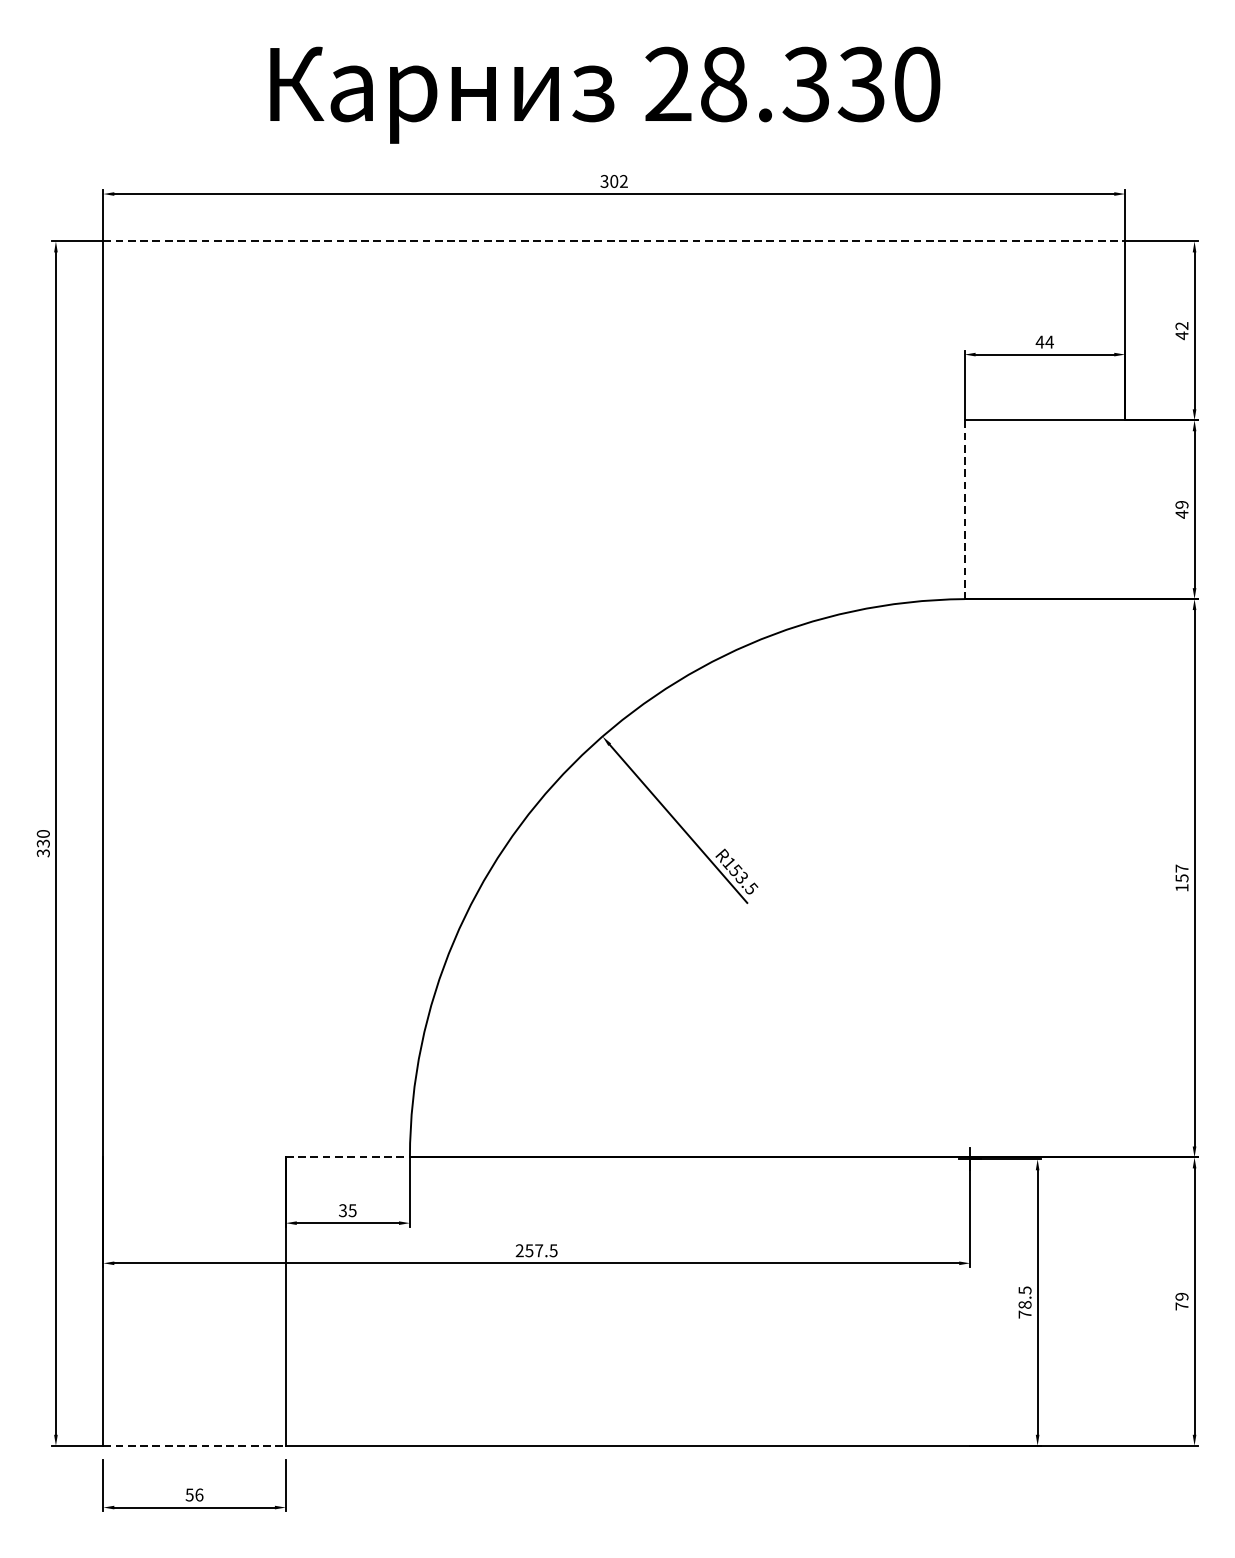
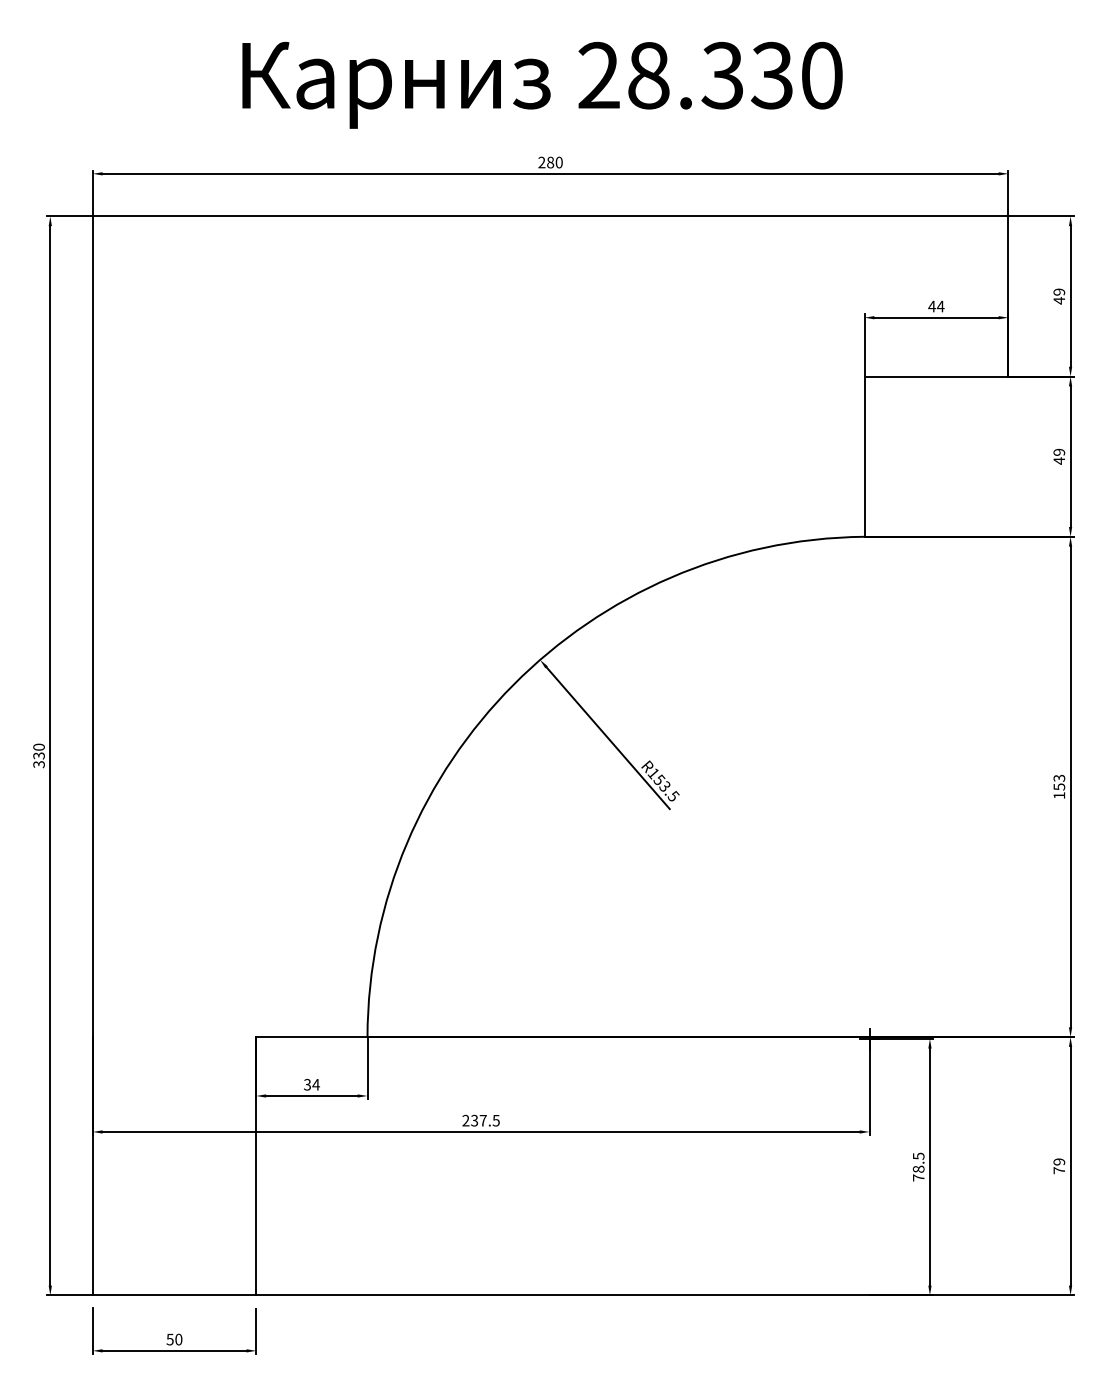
text: (614, 181) -> (550, 162), 302 -> 280
line: (614, 241) -> (550, 216), dashed -> solid
text: (1182, 325) -> (1059, 291), 42 -> 49
line: (964, 510) -> (864, 457), dashed -> solid
text: (1182, 867) -> (1059, 777), 157 -> 153
line: (347, 1157) -> (311, 1037), dashed -> solid
text: (351, 1210) -> (315, 1084), 35 -> 34
text: (529, 1249) -> (474, 1119), 257.5 -> 237.5
line: (194, 1445) -> (174, 1295), dashed -> solid
text: (199, 1494) -> (178, 1339), 56 -> 50

